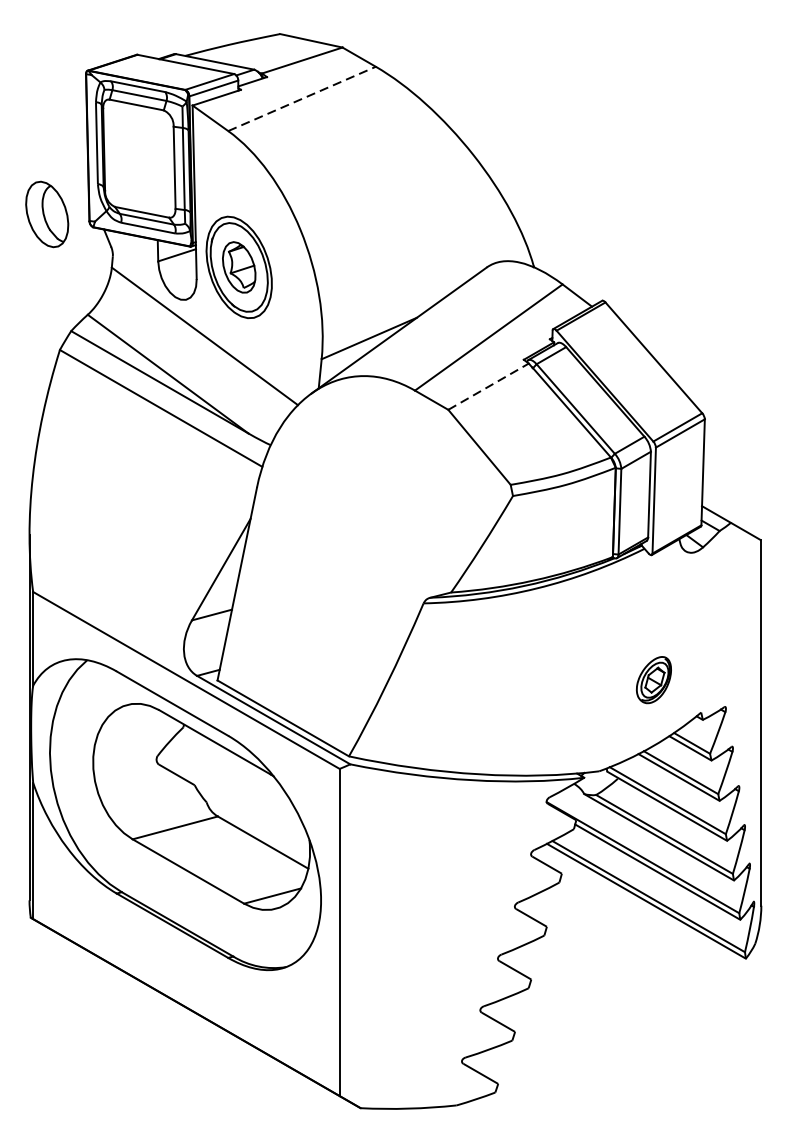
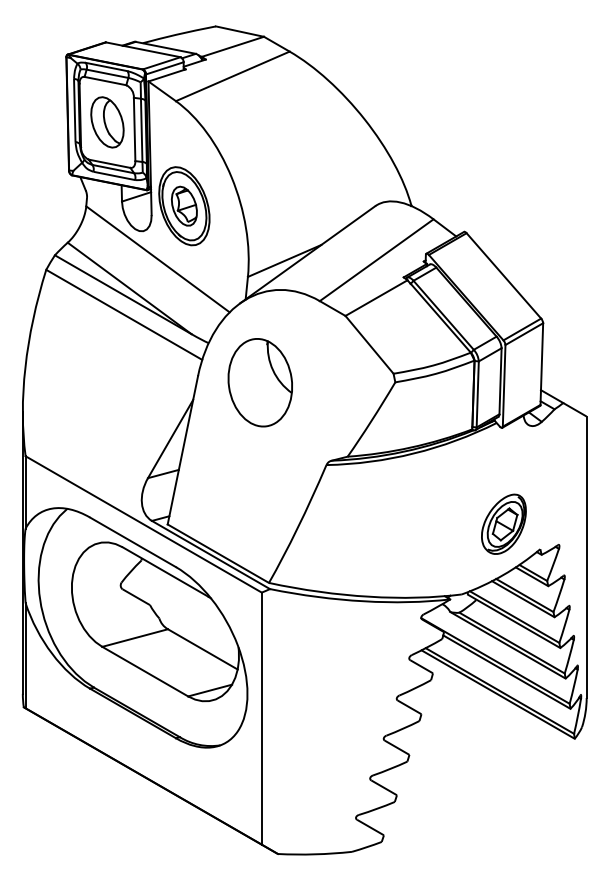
line: (302, 99) -> (233, 76), dashed -> solid
part: (47, 214) -> (107, 122), moved
line: (488, 387) -> (376, 298), dashed -> solid
part: (336, 496) -> (259, 382), added
part: (653, 679) -> (503, 523), size x1.67

